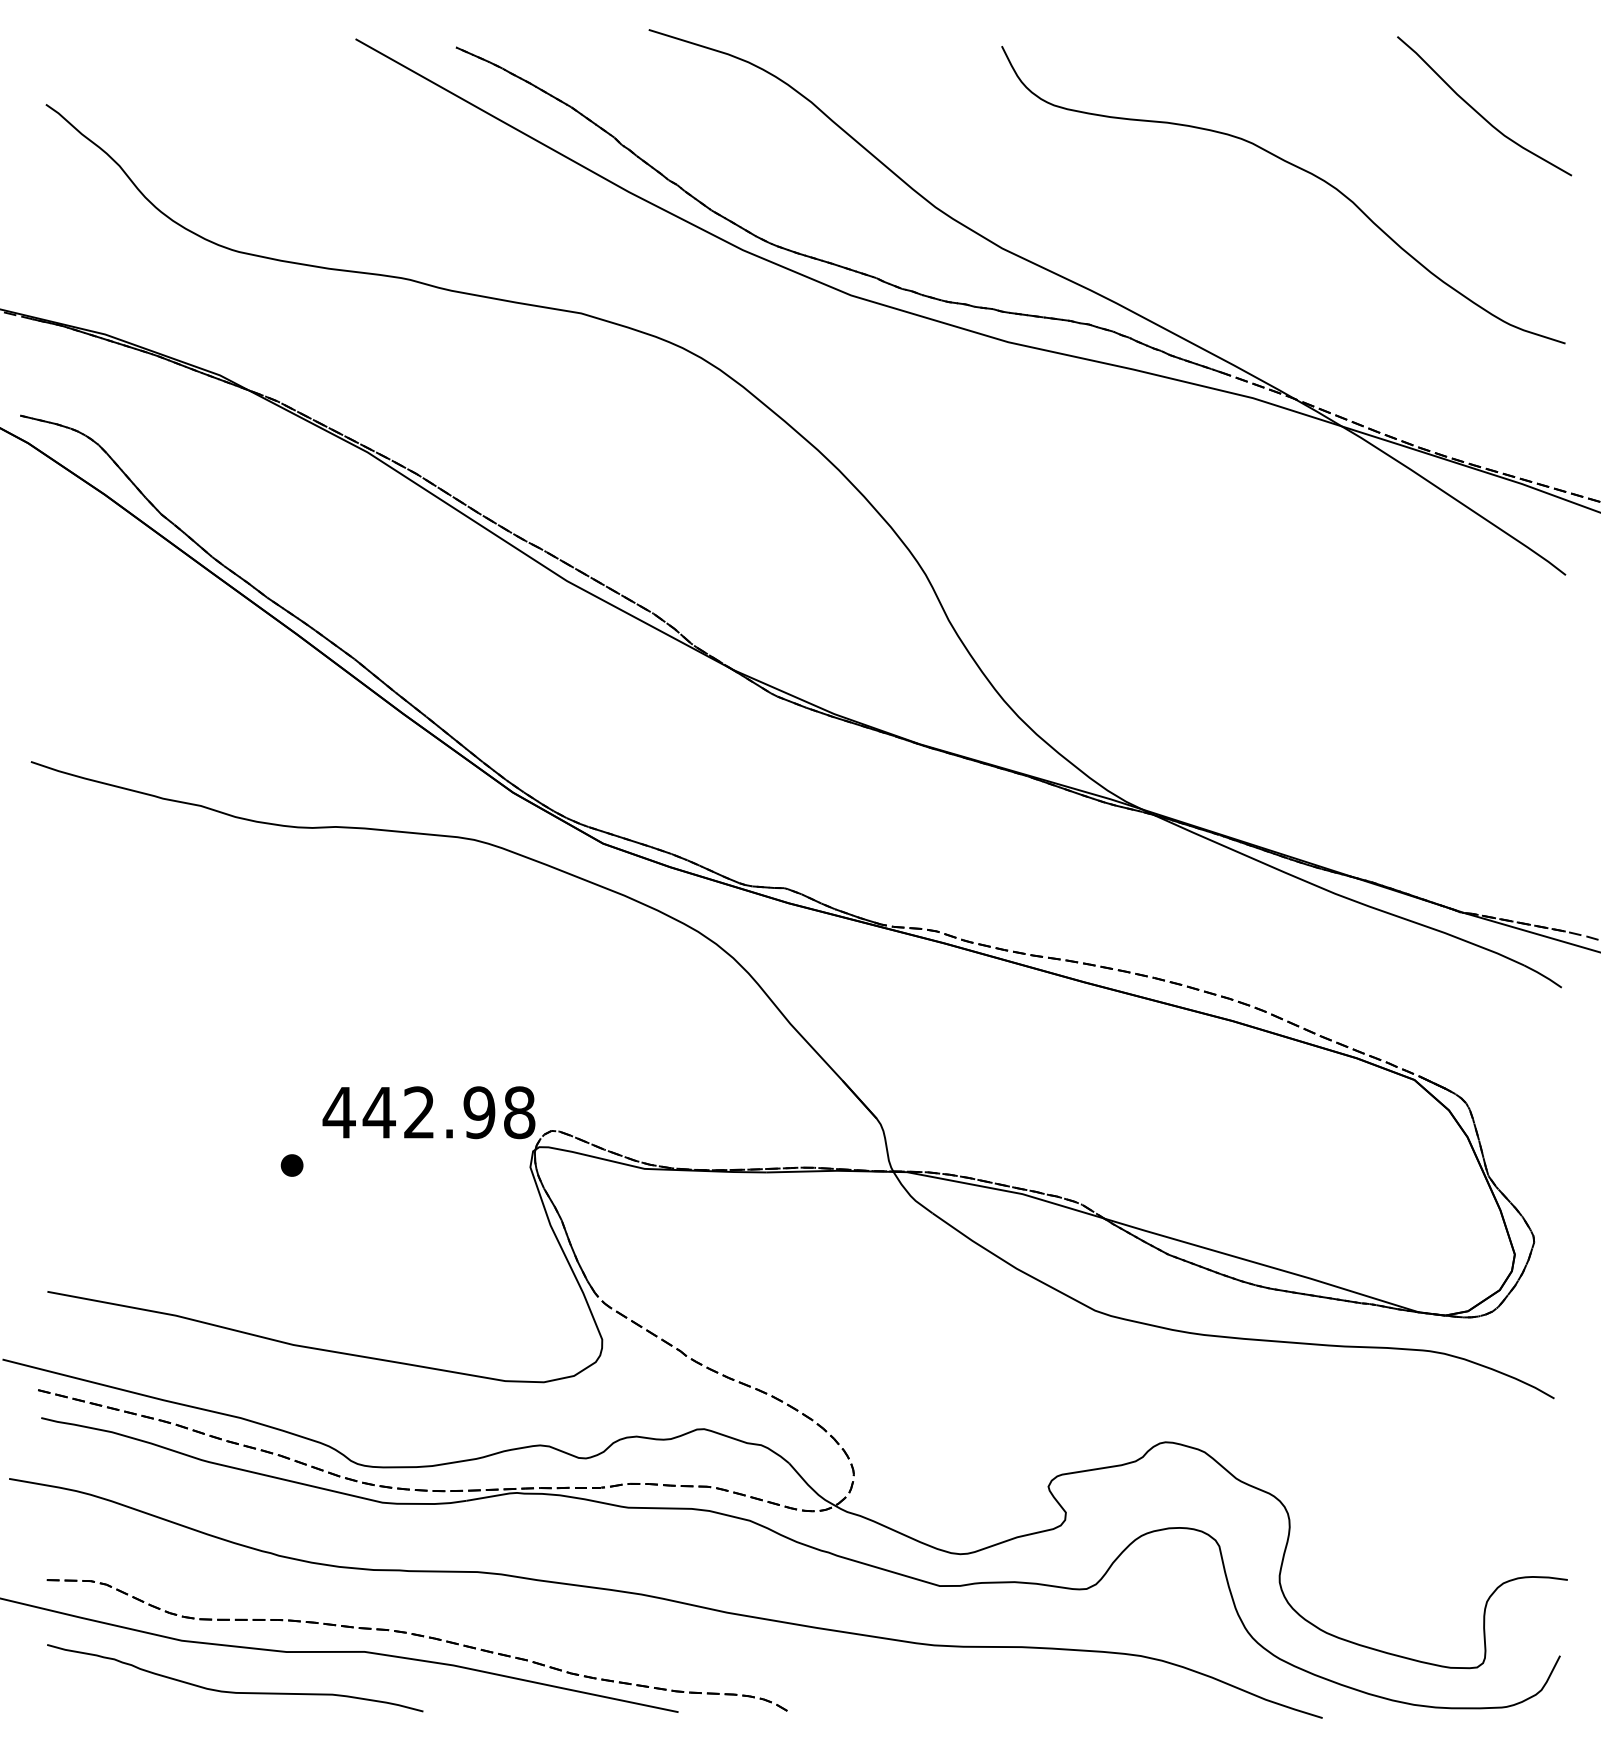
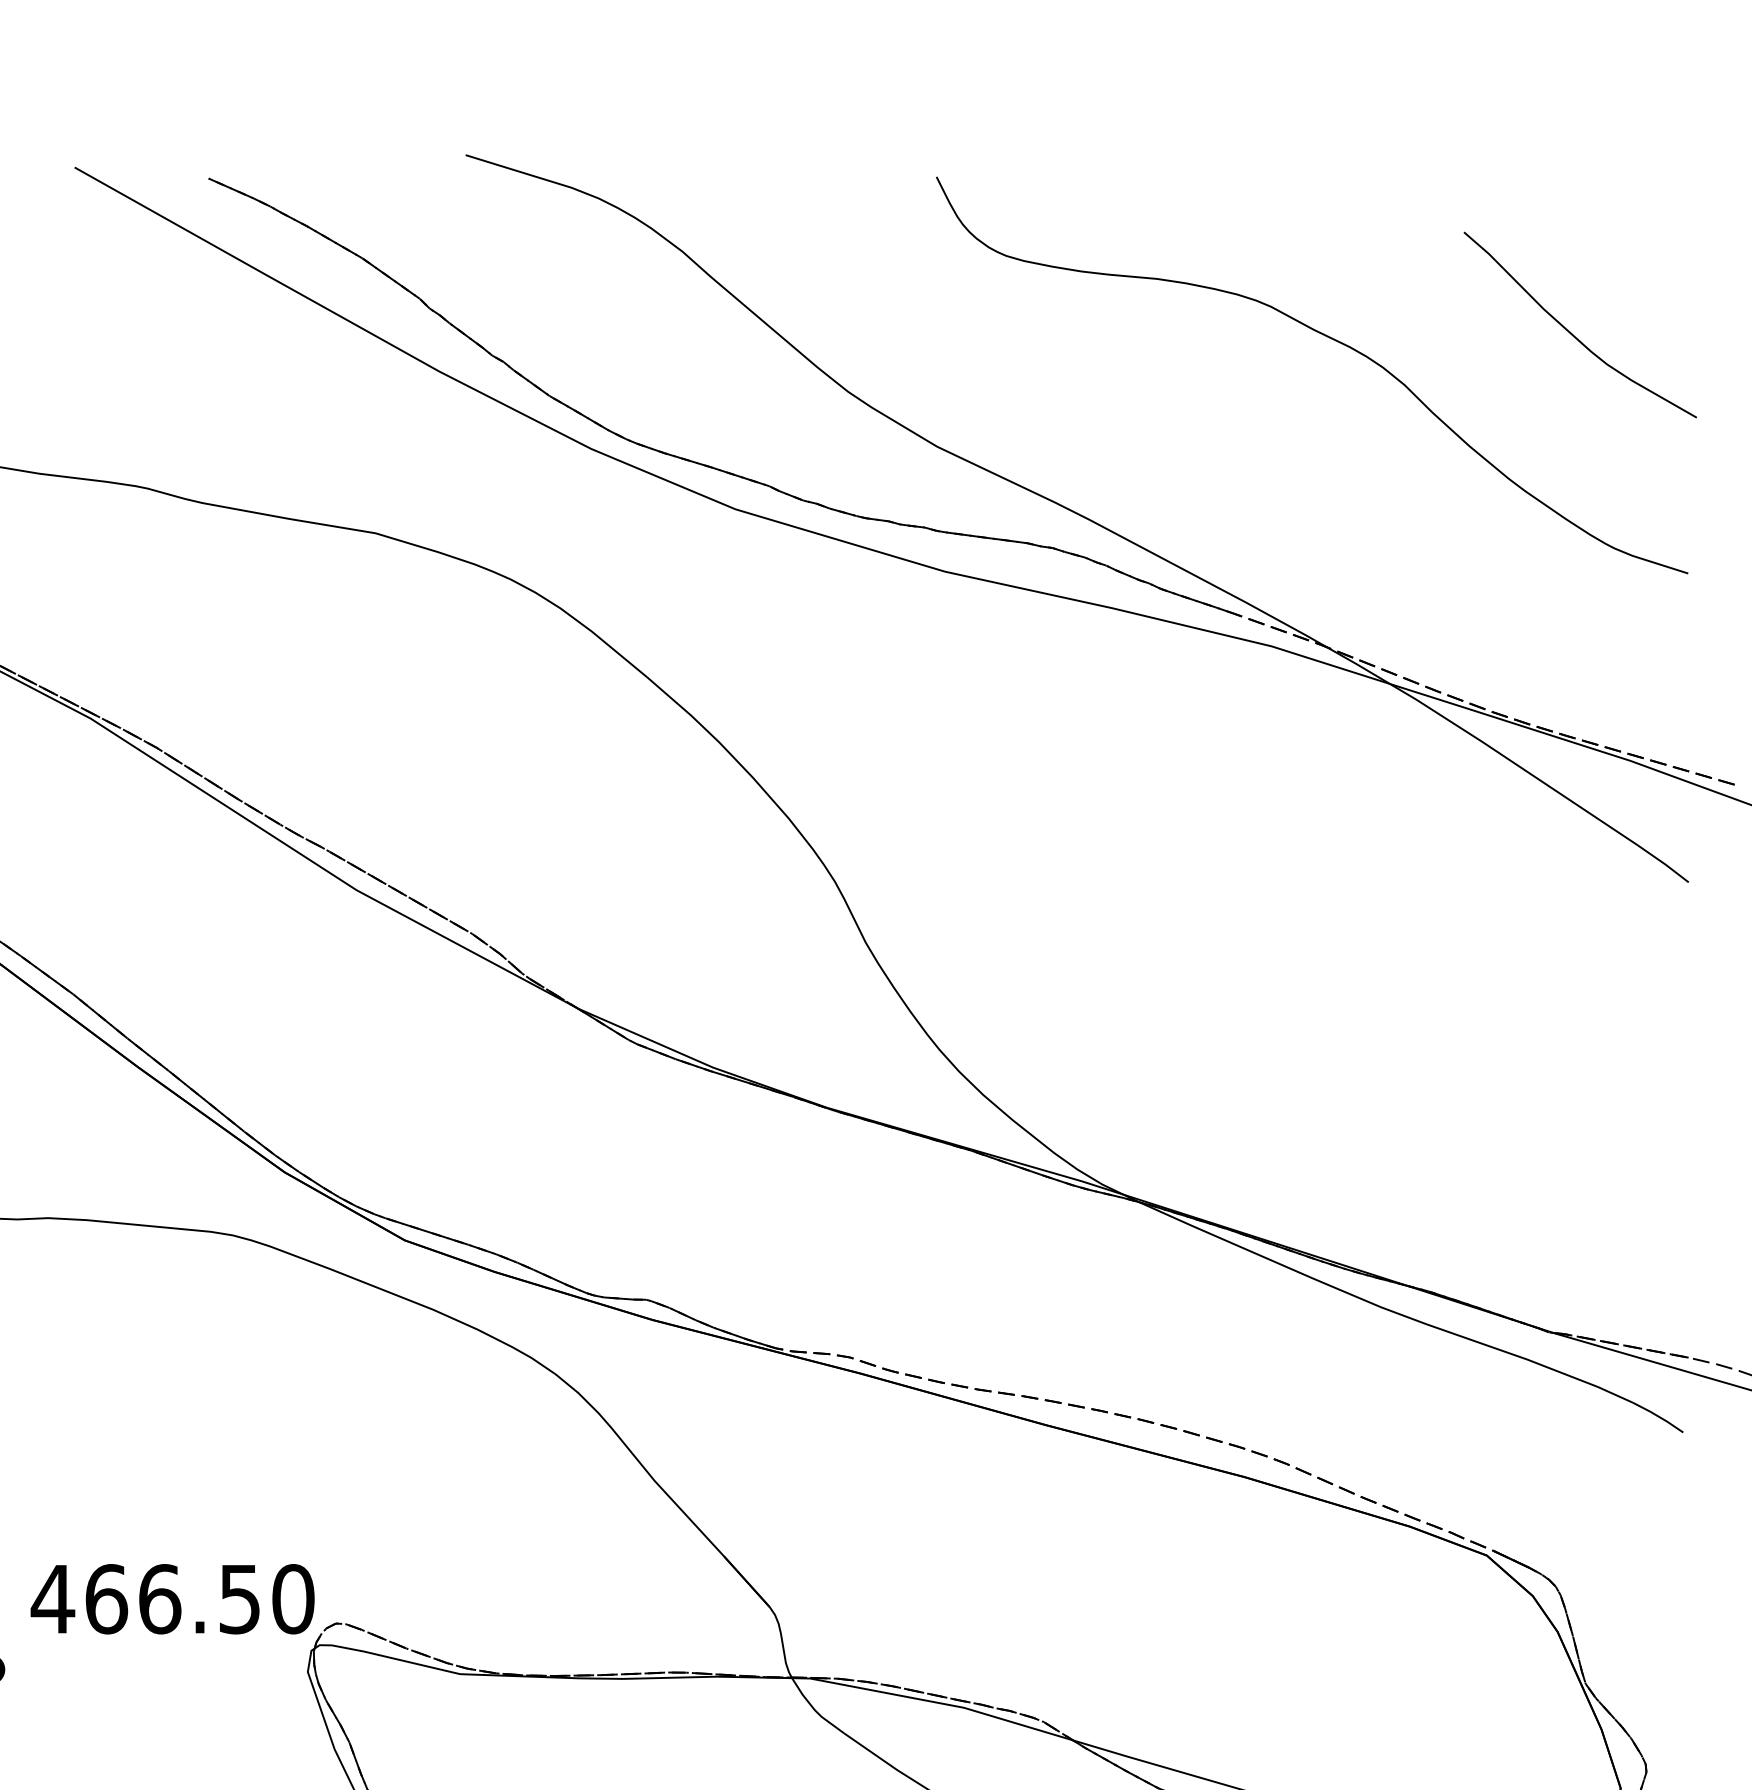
curve: (1478, 112) -> (1572, 333), moved
text: (448, 1112) -> (198, 1598), 442.98 -> 466.50

